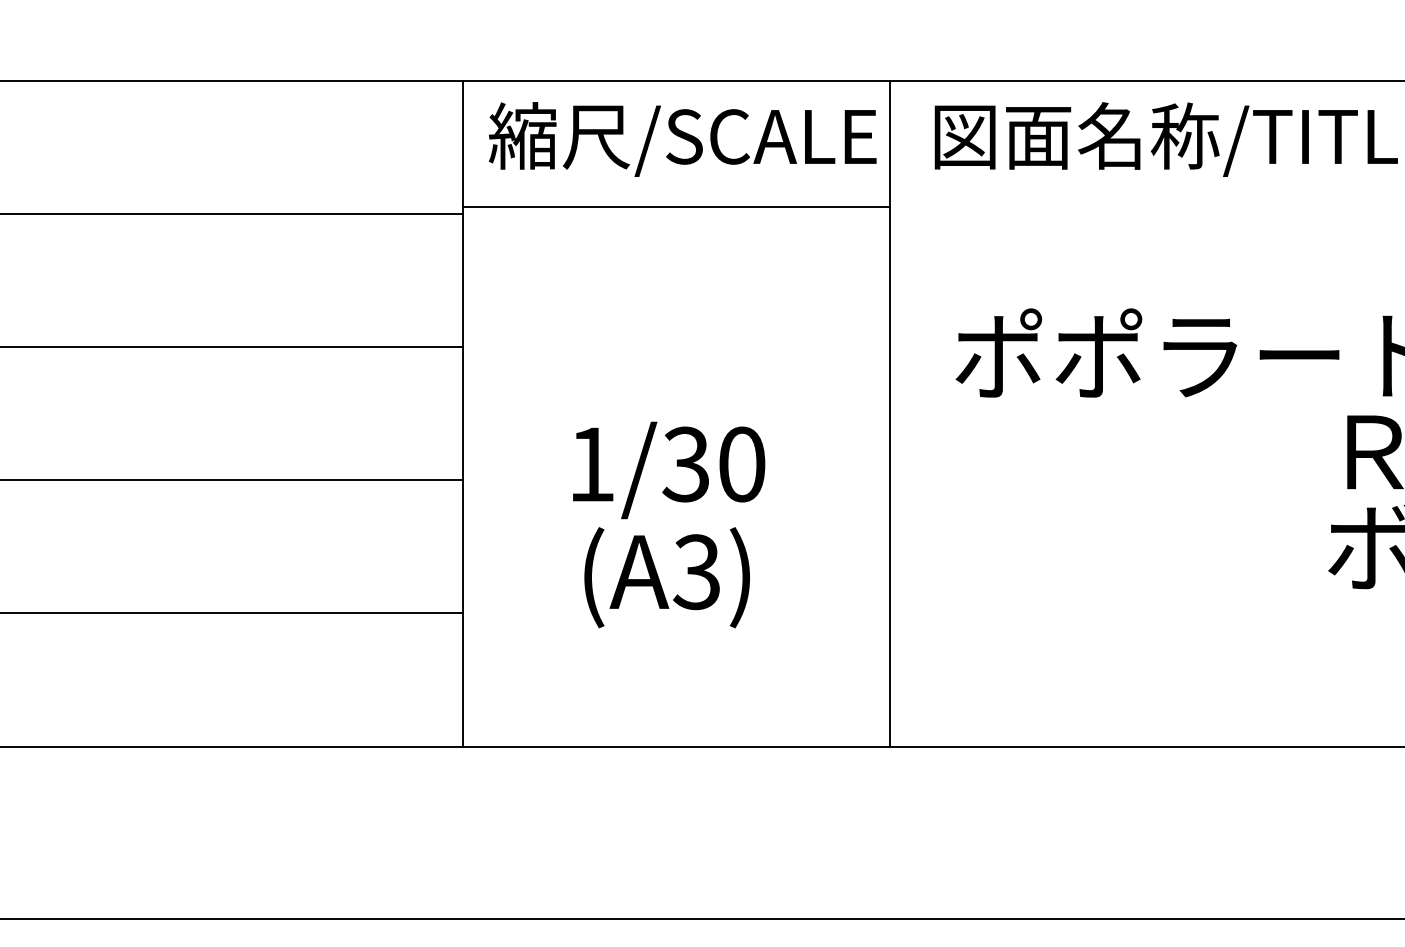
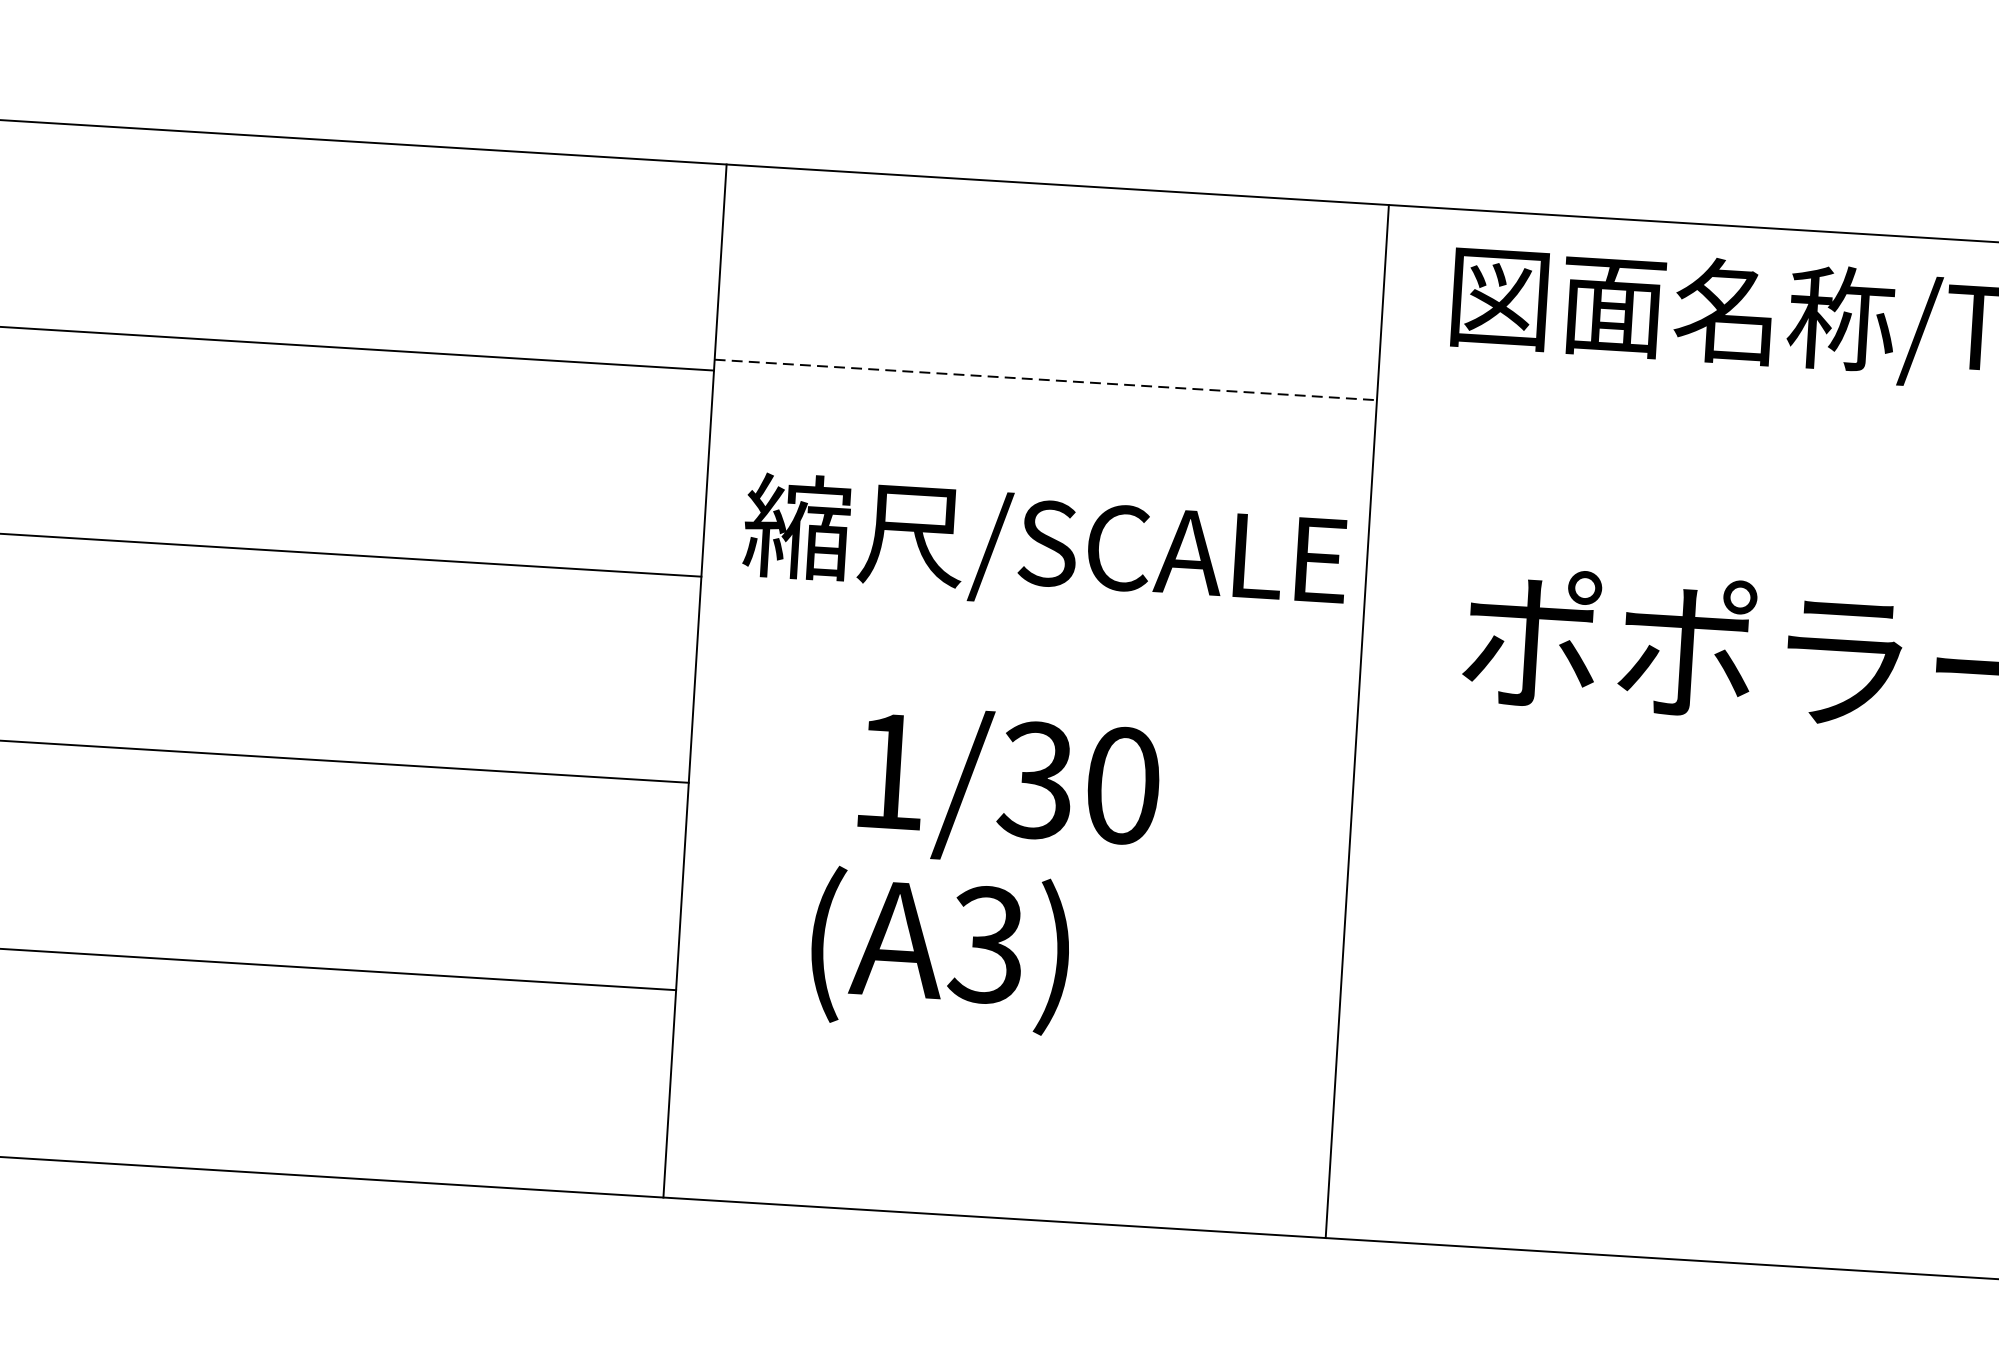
text: (682, 139) -> (1044, 547), moved
line: (677, 206) -> (1047, 379), solid -> dashed
text: (666, 577) -> (939, 950), moved

